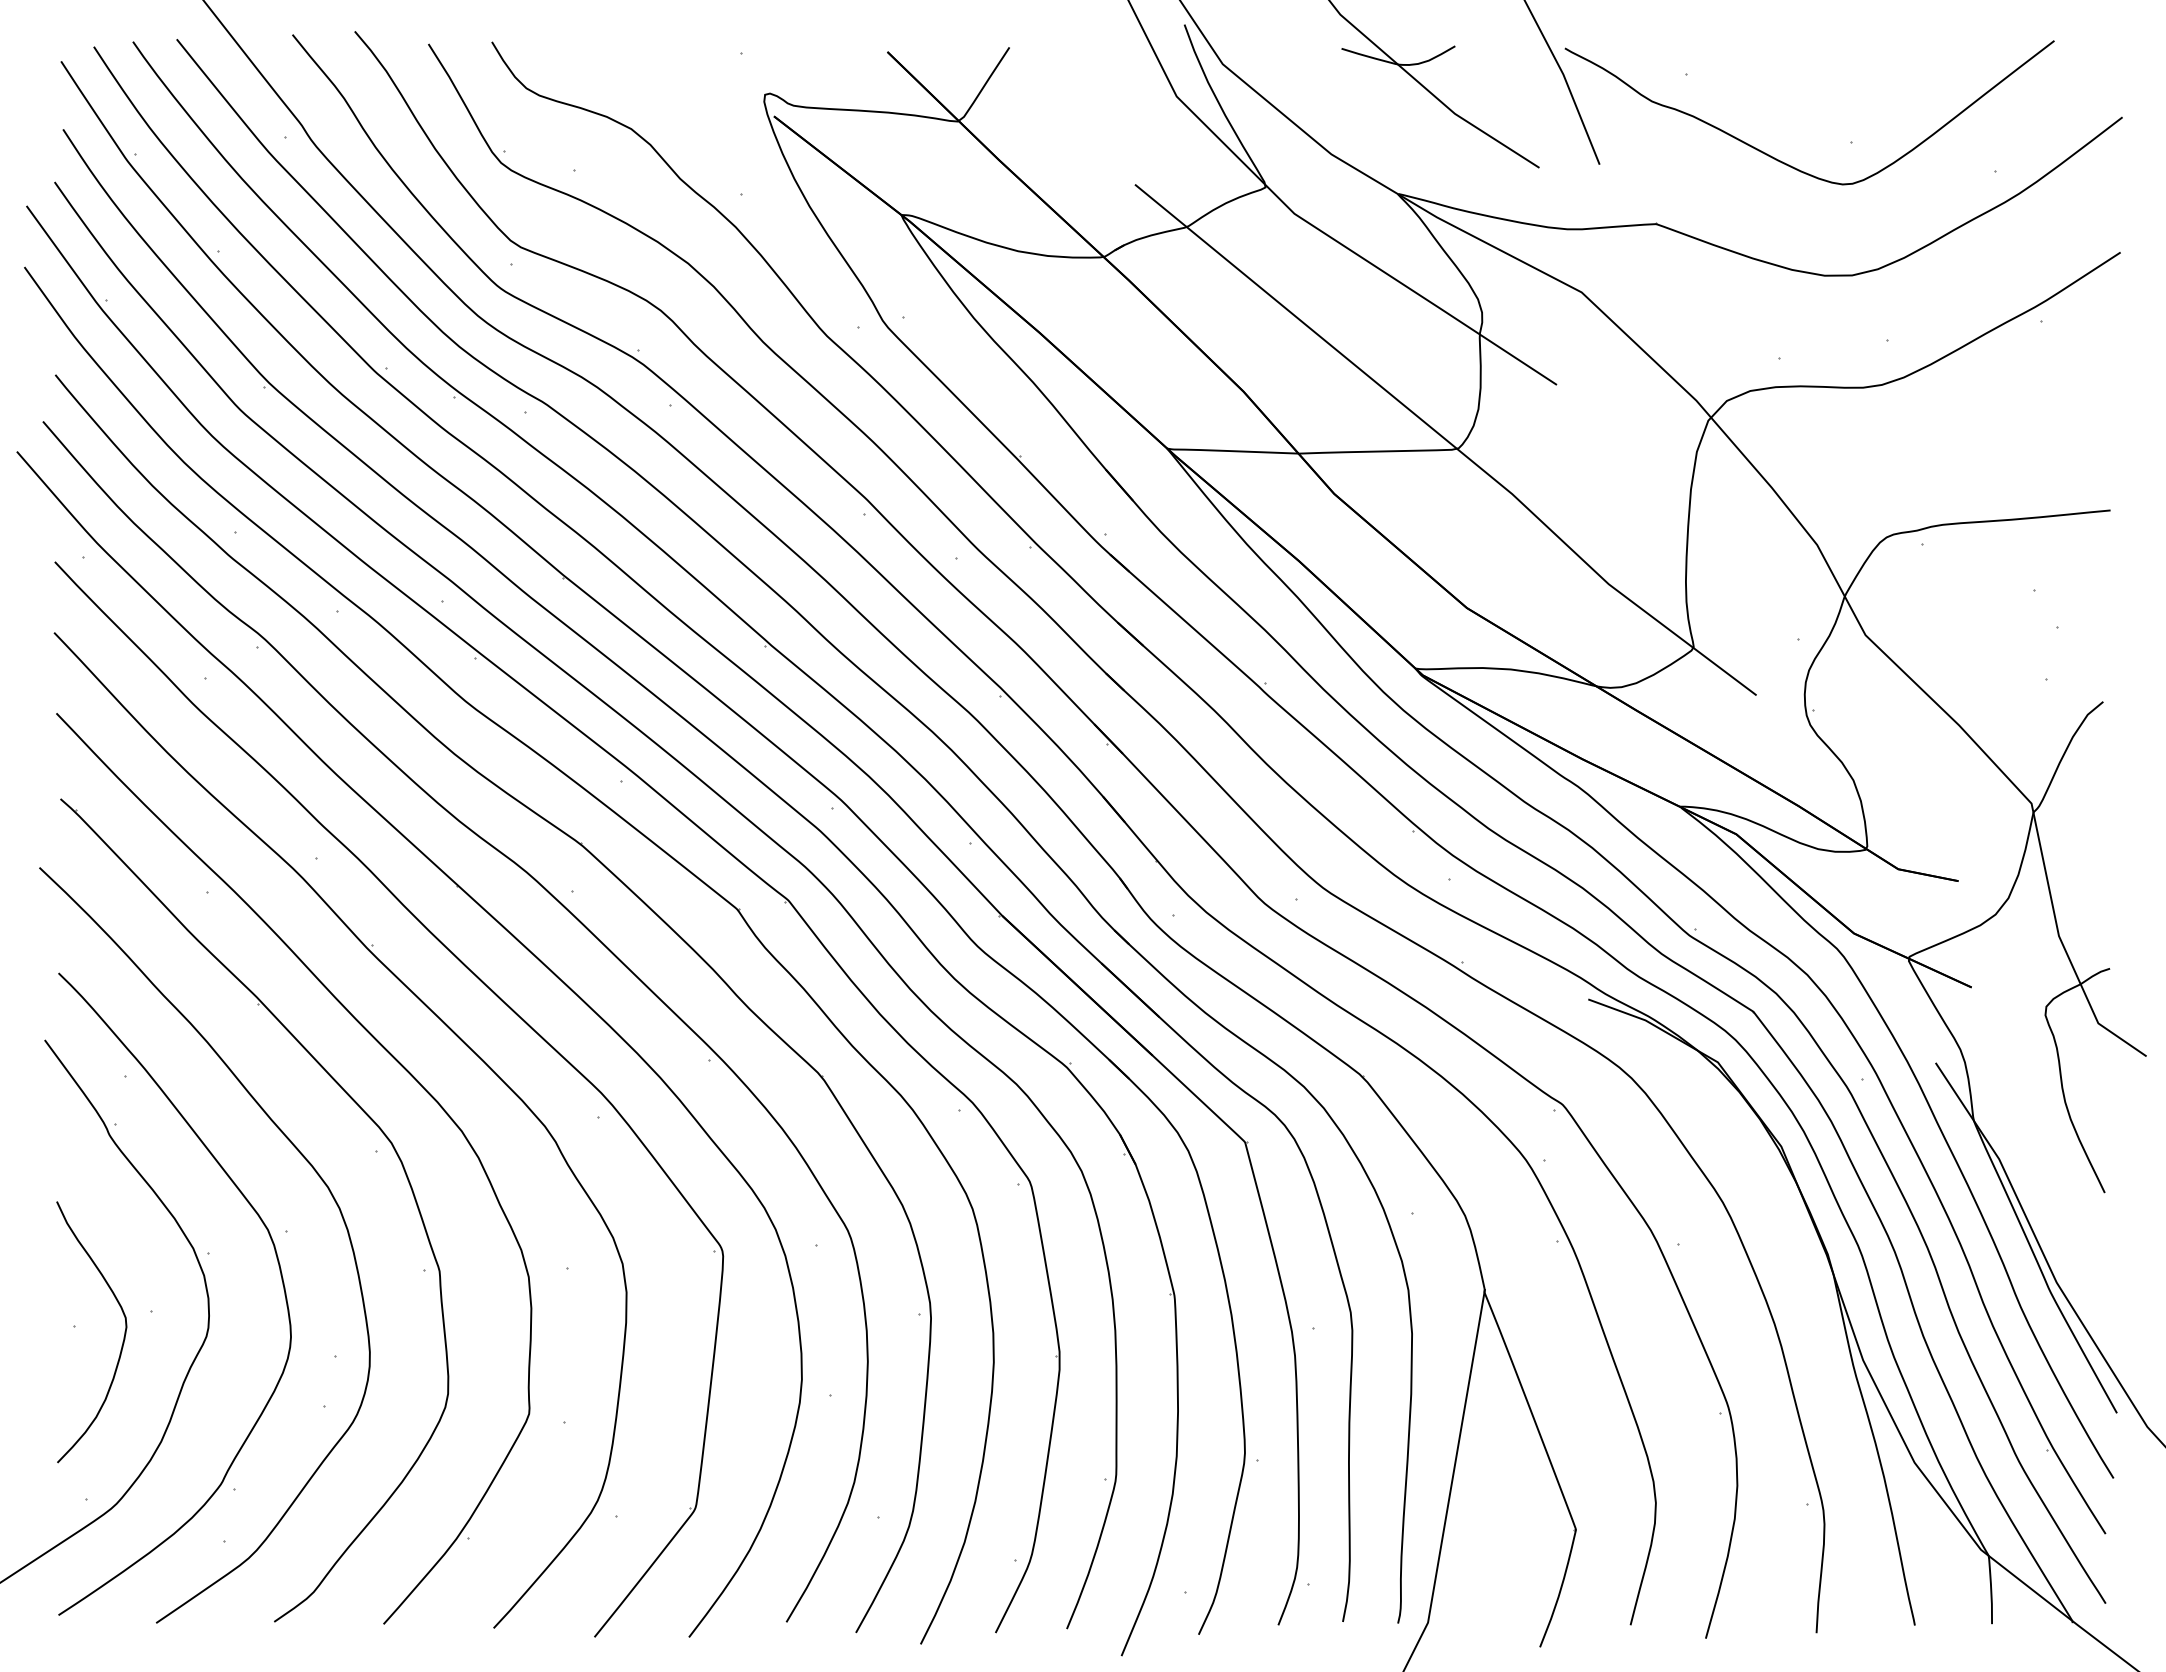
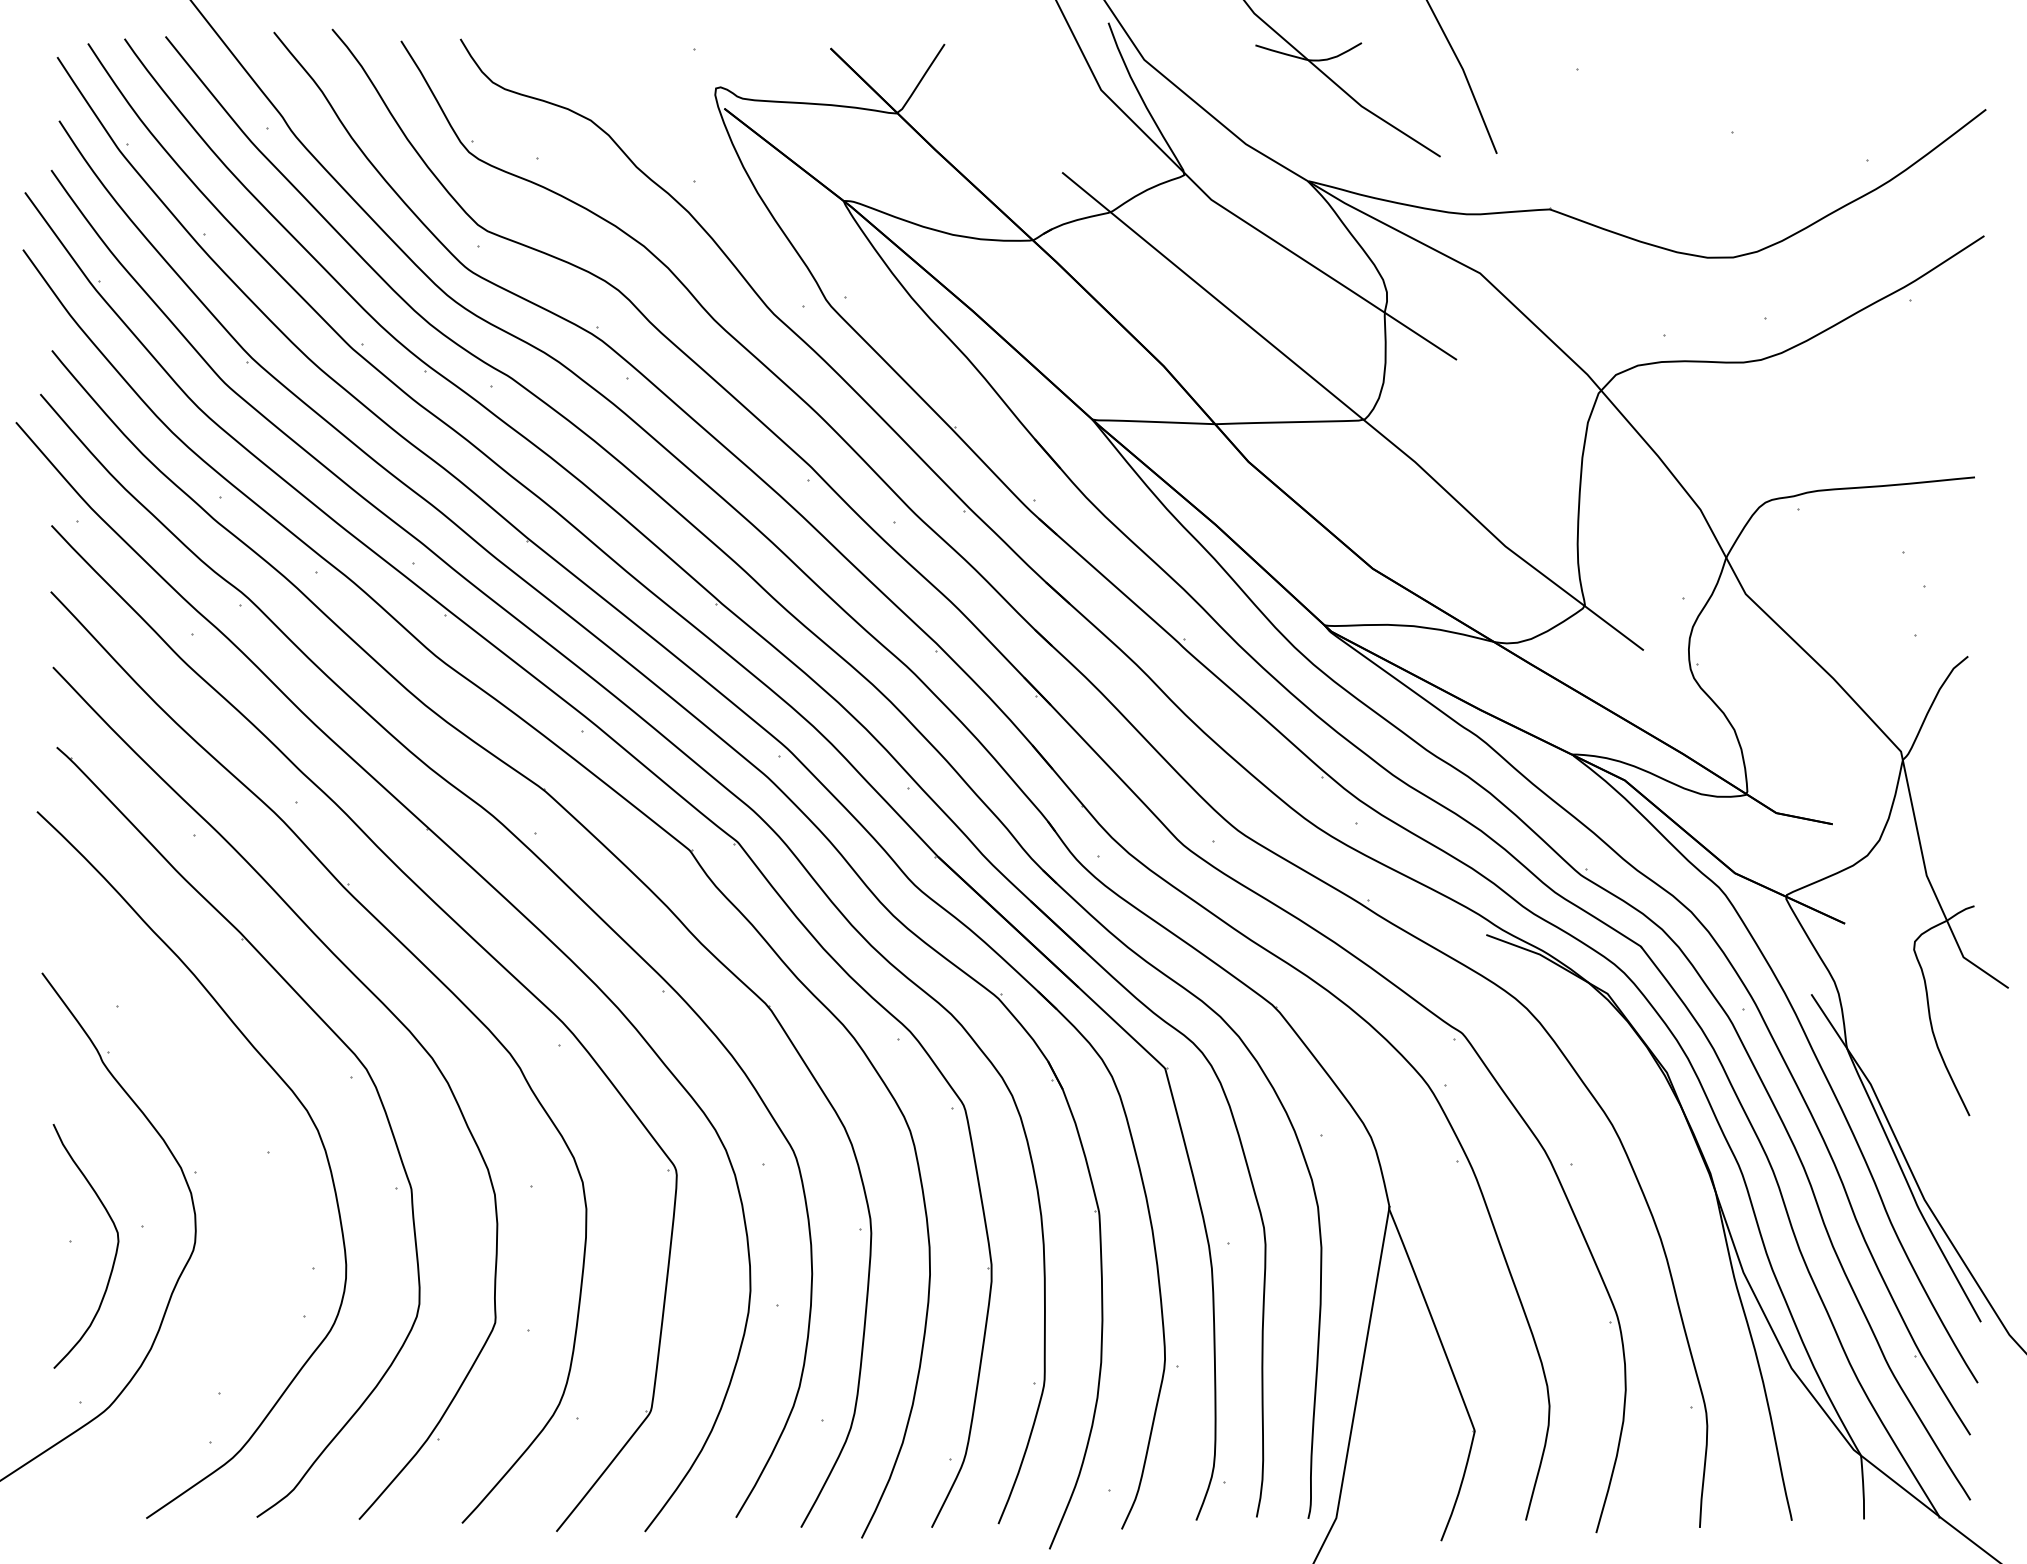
curve: (1787, 163) -> (1672, 152), removed
curve: (278, 1266) -> (260, 1184), removed

